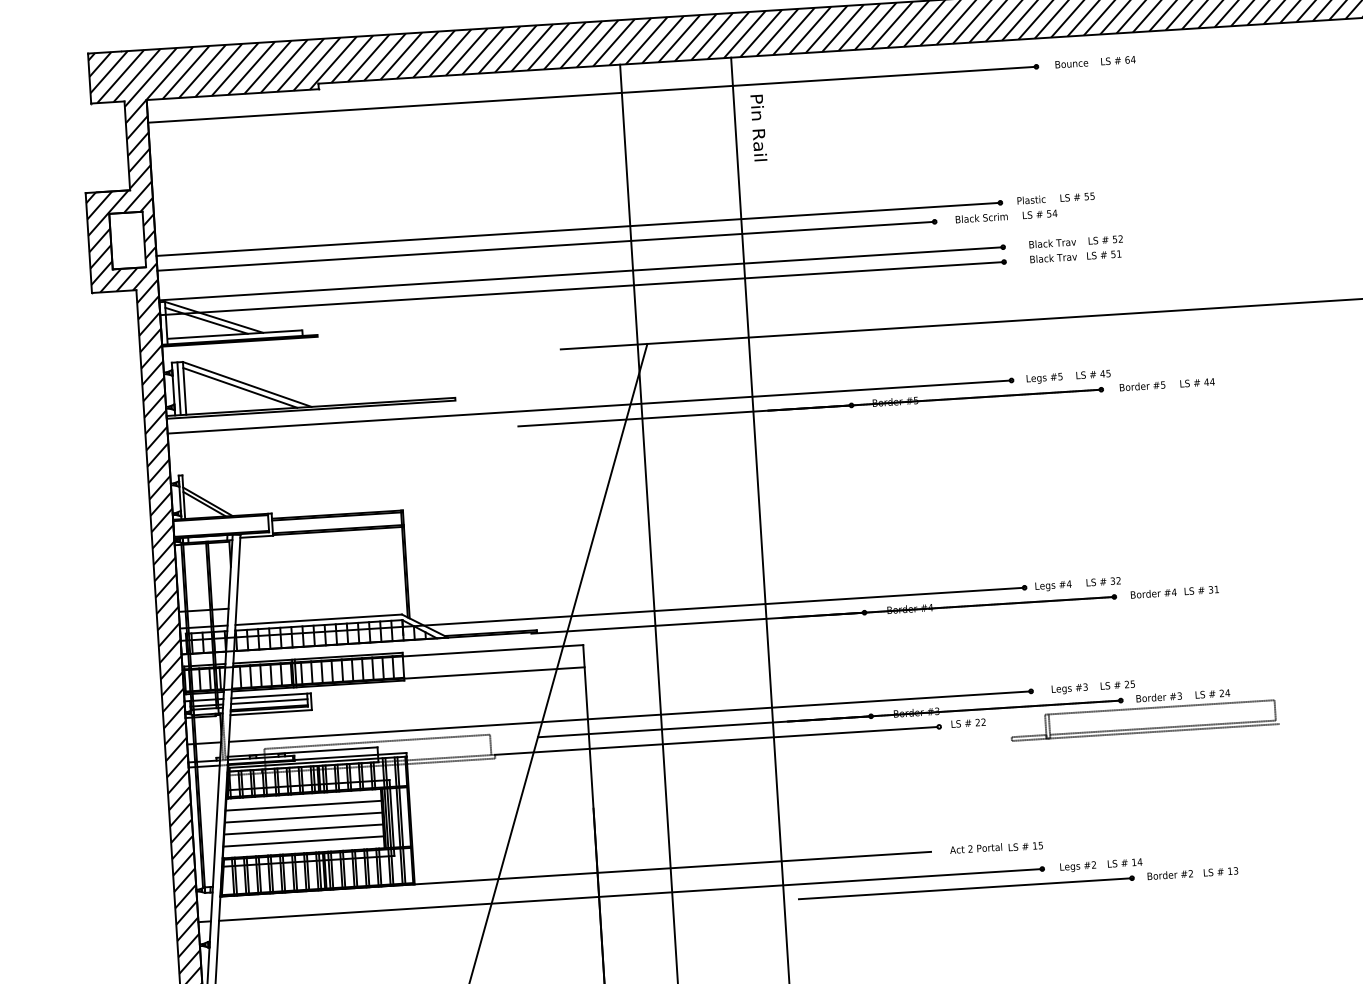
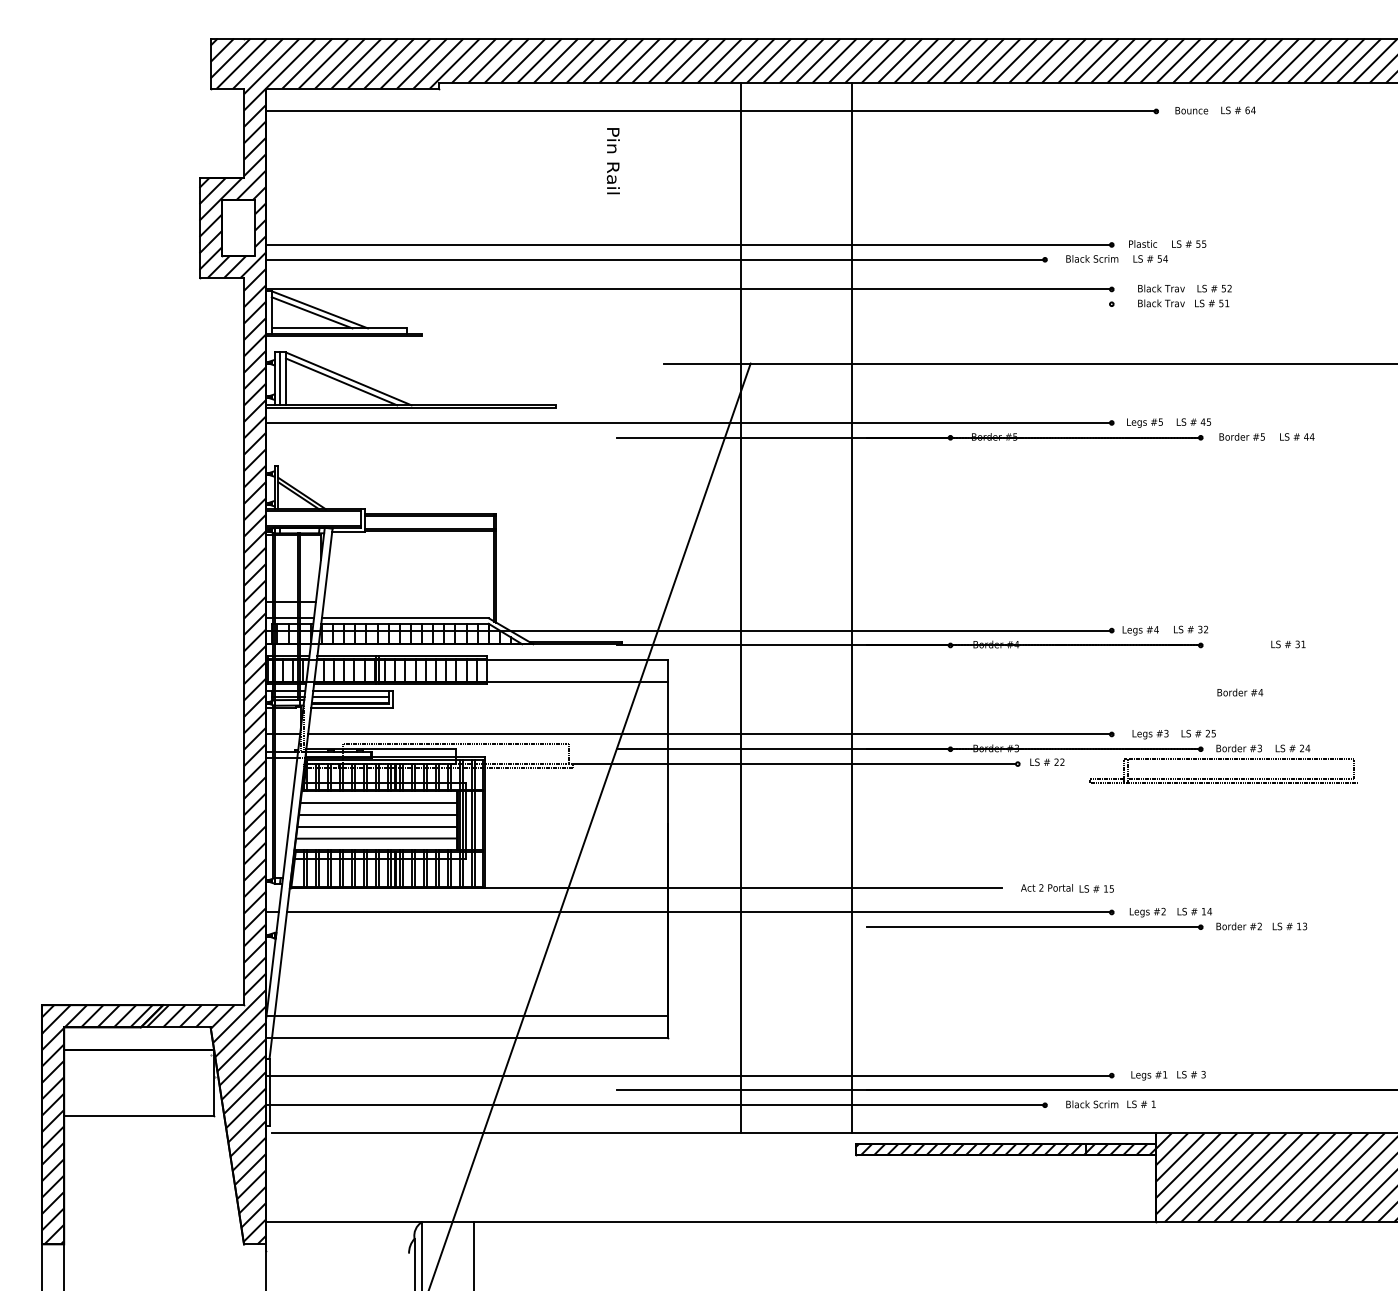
text: (757, 128) -> (612, 161), moved
line: (581, 288) -> (688, 304), removed
text: (1153, 593) -> (1240, 692), moved

